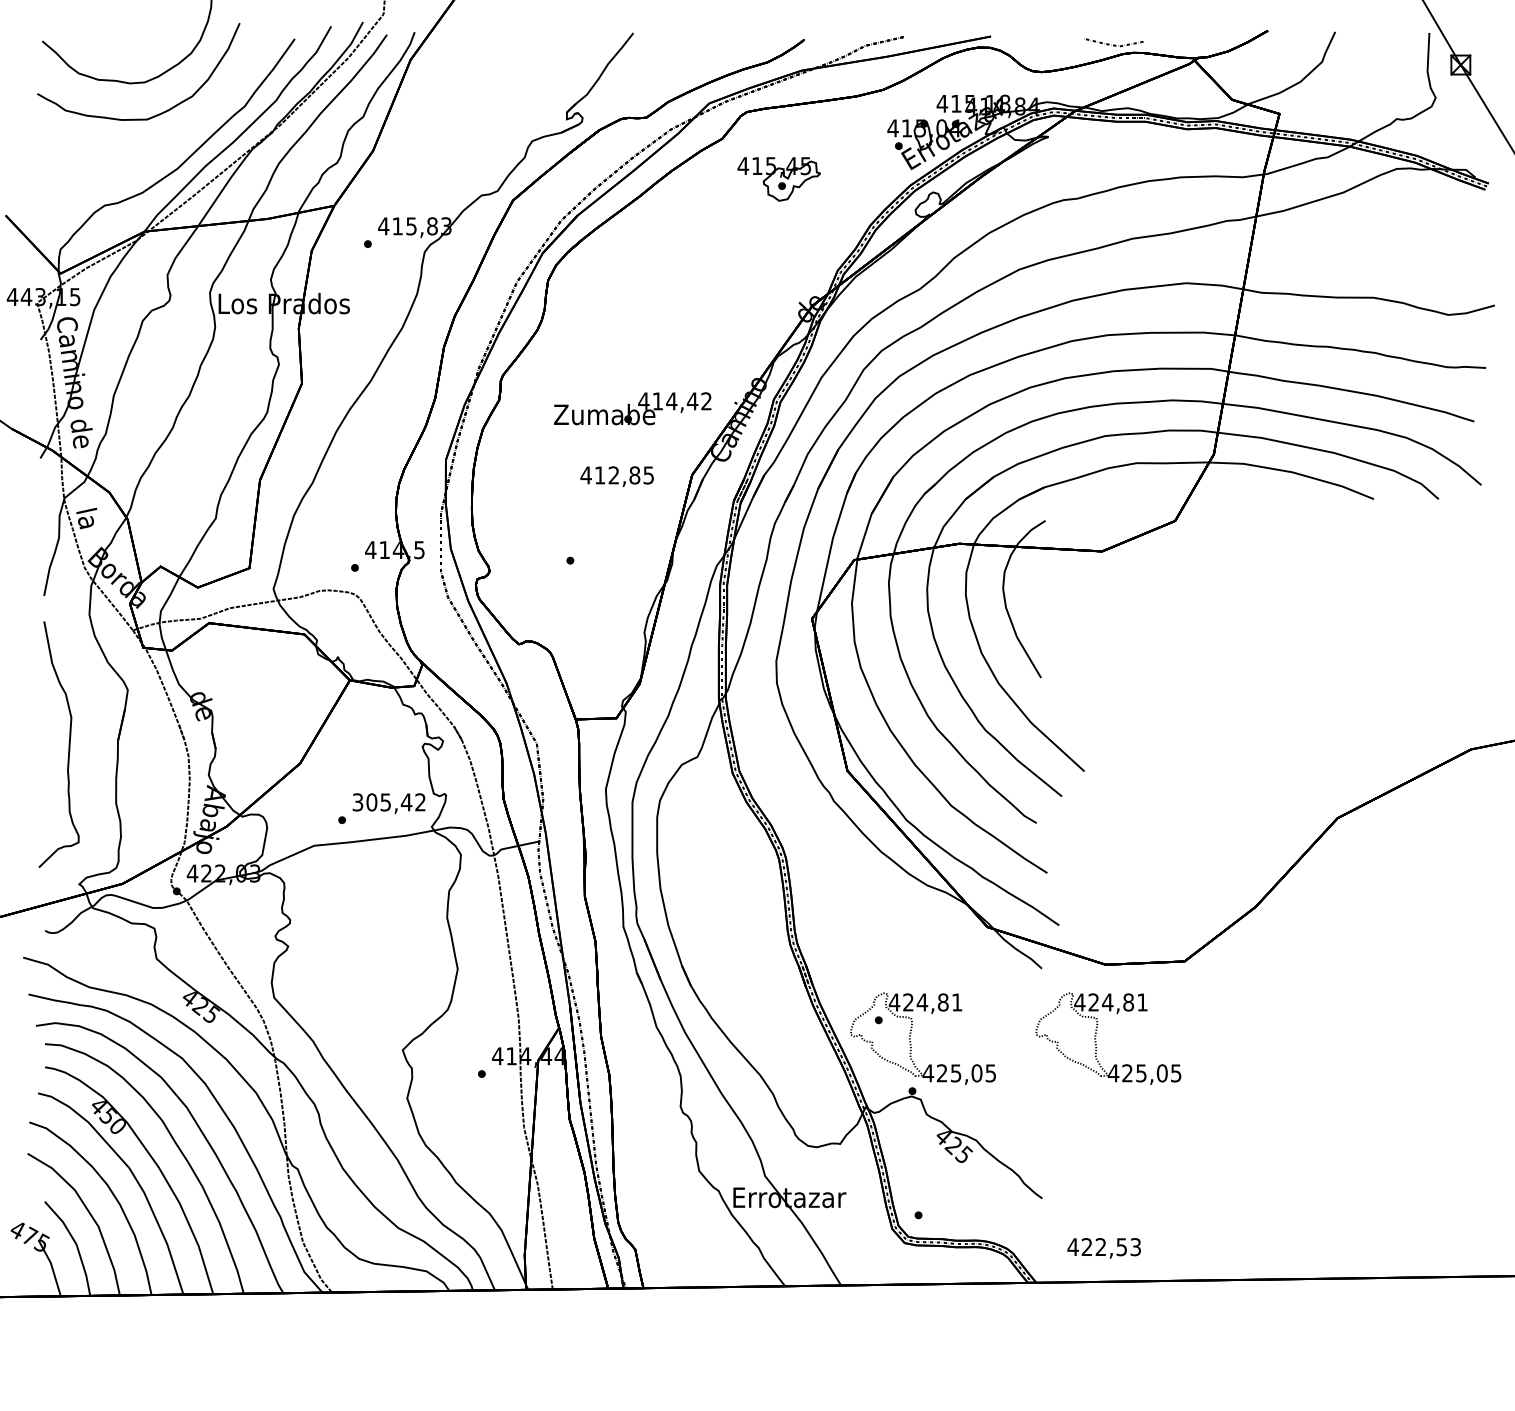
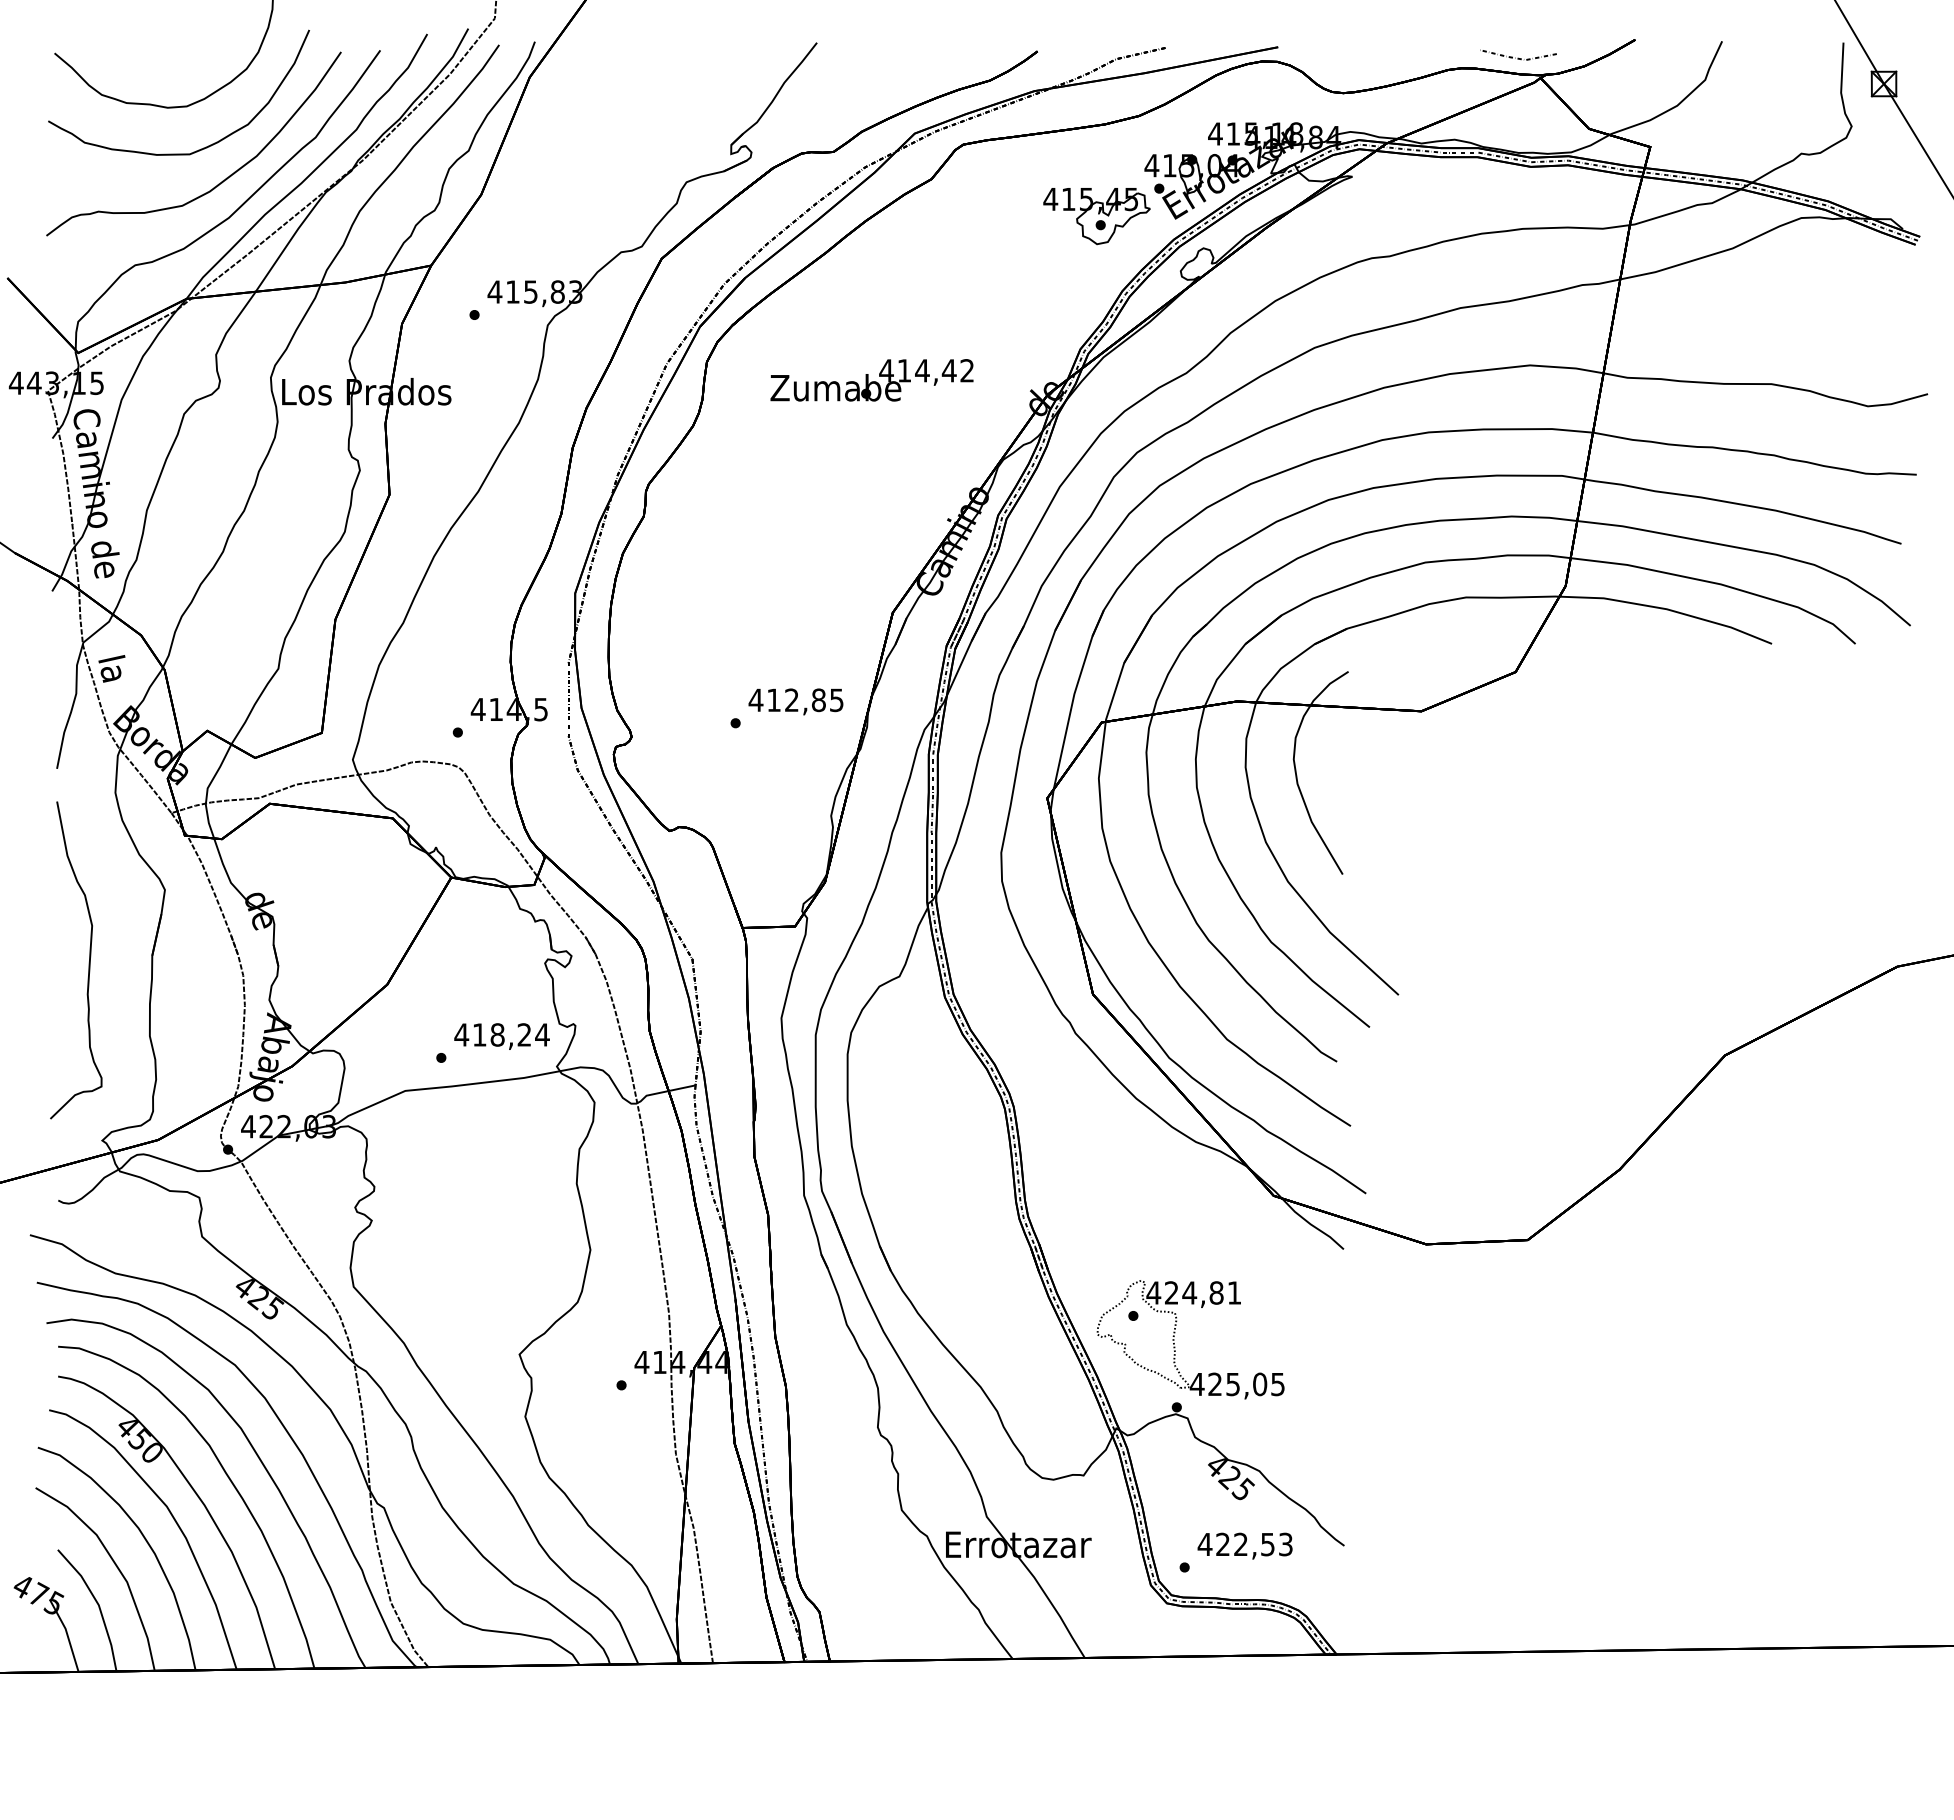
line: (1113, 44) -> (1518, 57), moved
curve: (172, 139) -> (222, 180), added
part: (778, 179) -> (1096, 216), moved
text: (632, 408) -> (871, 380), moved
text: (616, 476) -> (795, 701), moved
text: (388, 802) -> (501, 1034), 305,42 -> 418,24
part: (1095, 1038) -> (1413, 1339), removed
text: (1103, 1247) -> (1244, 1545), moved

